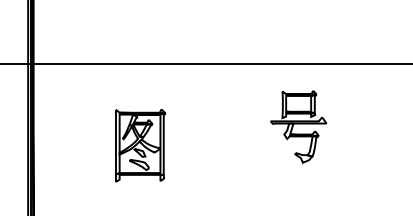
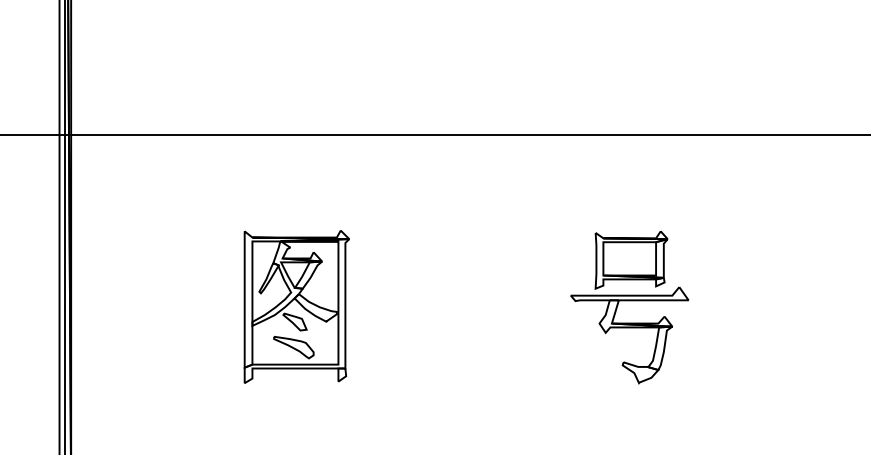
part: (298, 127) -> (629, 308), moved

